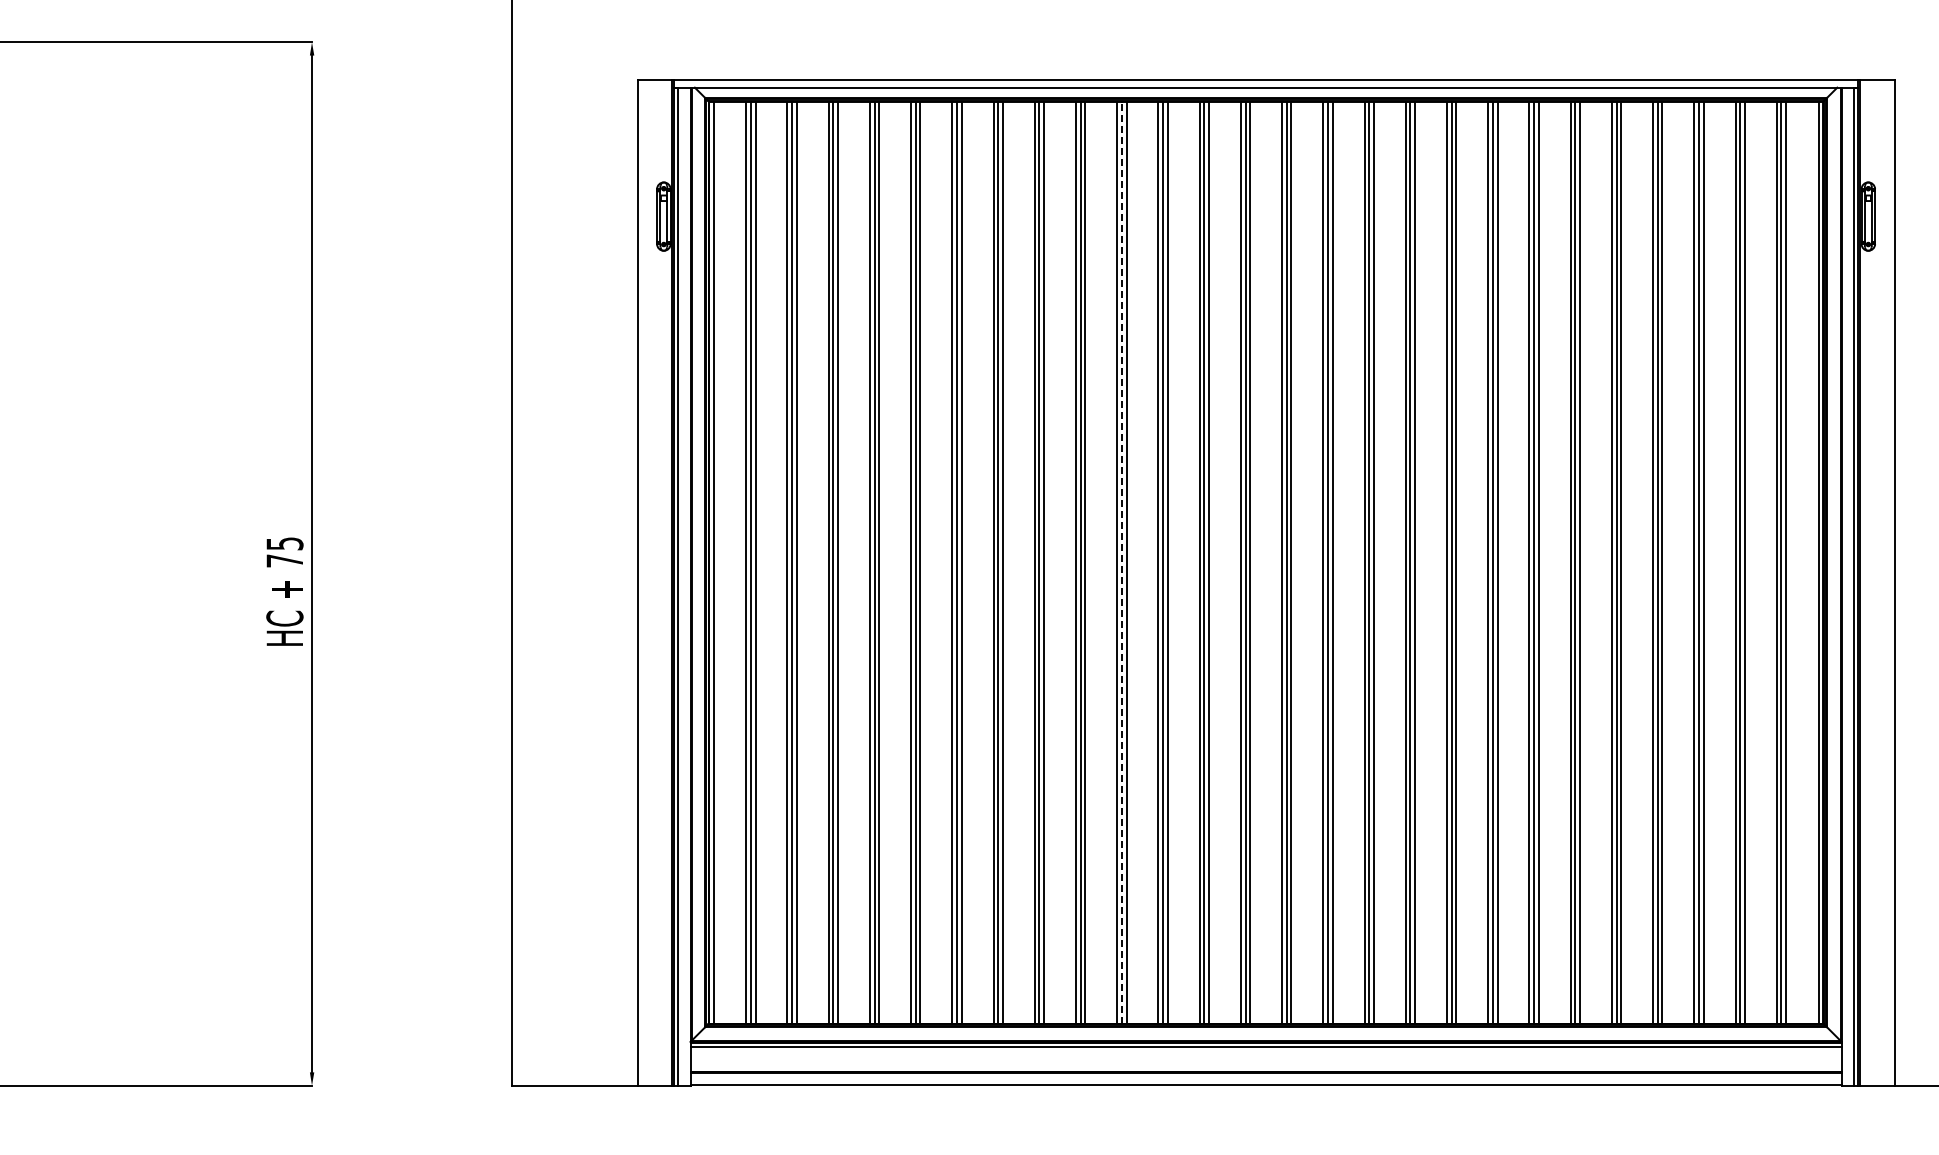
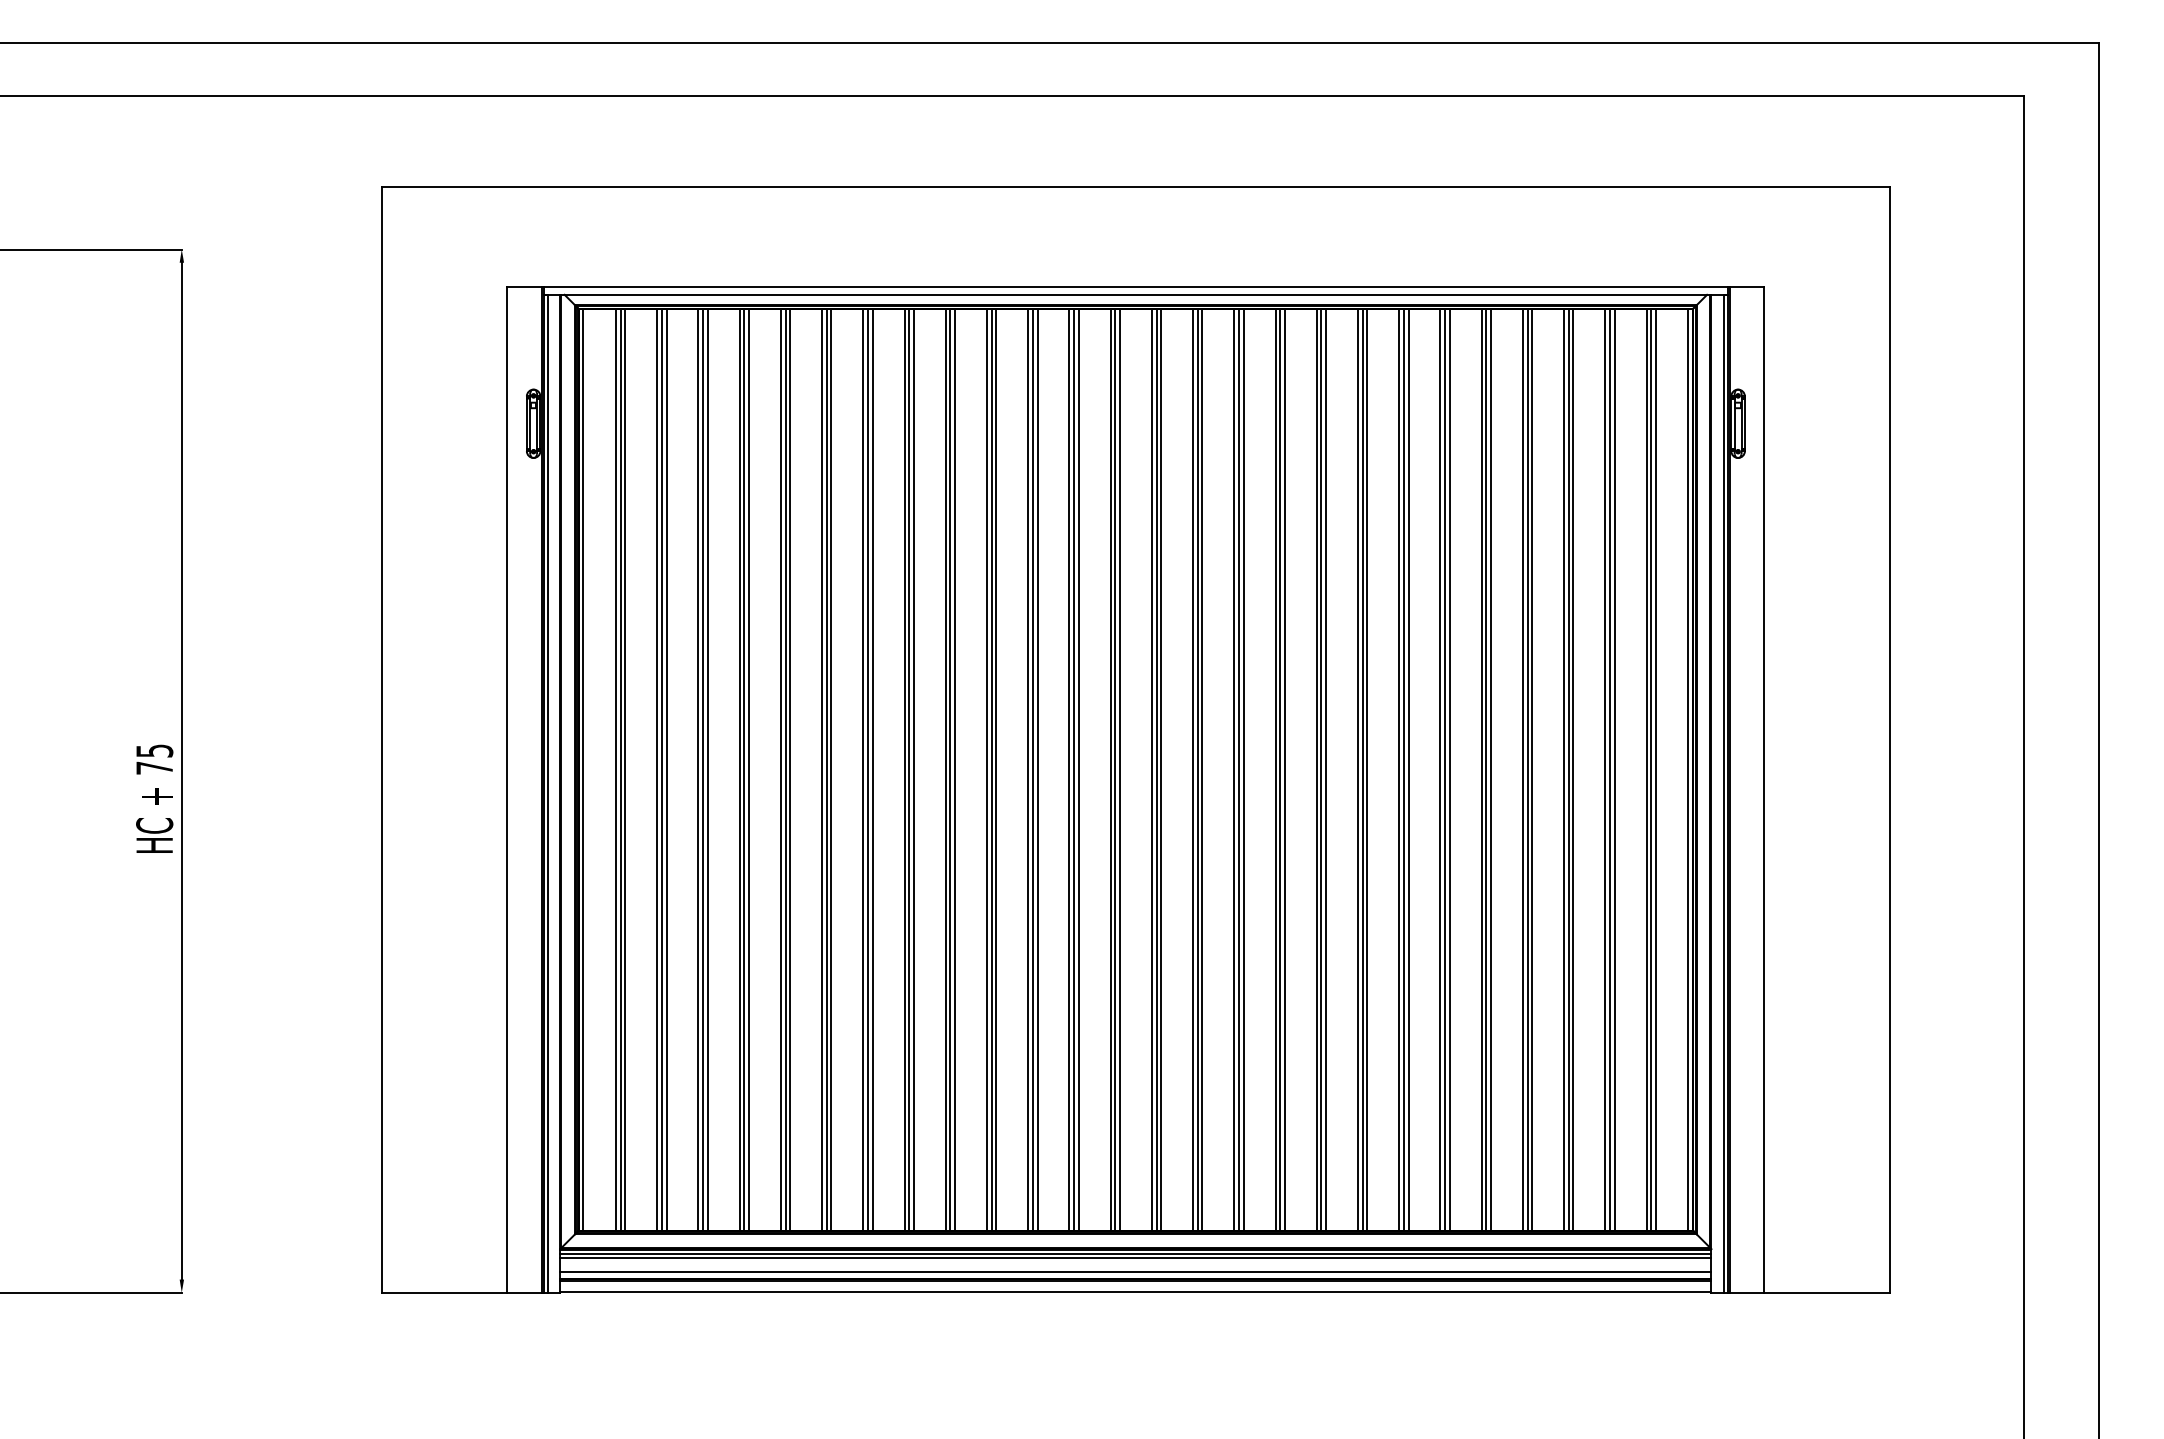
line: (1121, 562) -> (991, 769), dashed -> solid
line: (1265, 1051) -> (1135, 1258), added
line: (1265, 1065) -> (1135, 1272), added

